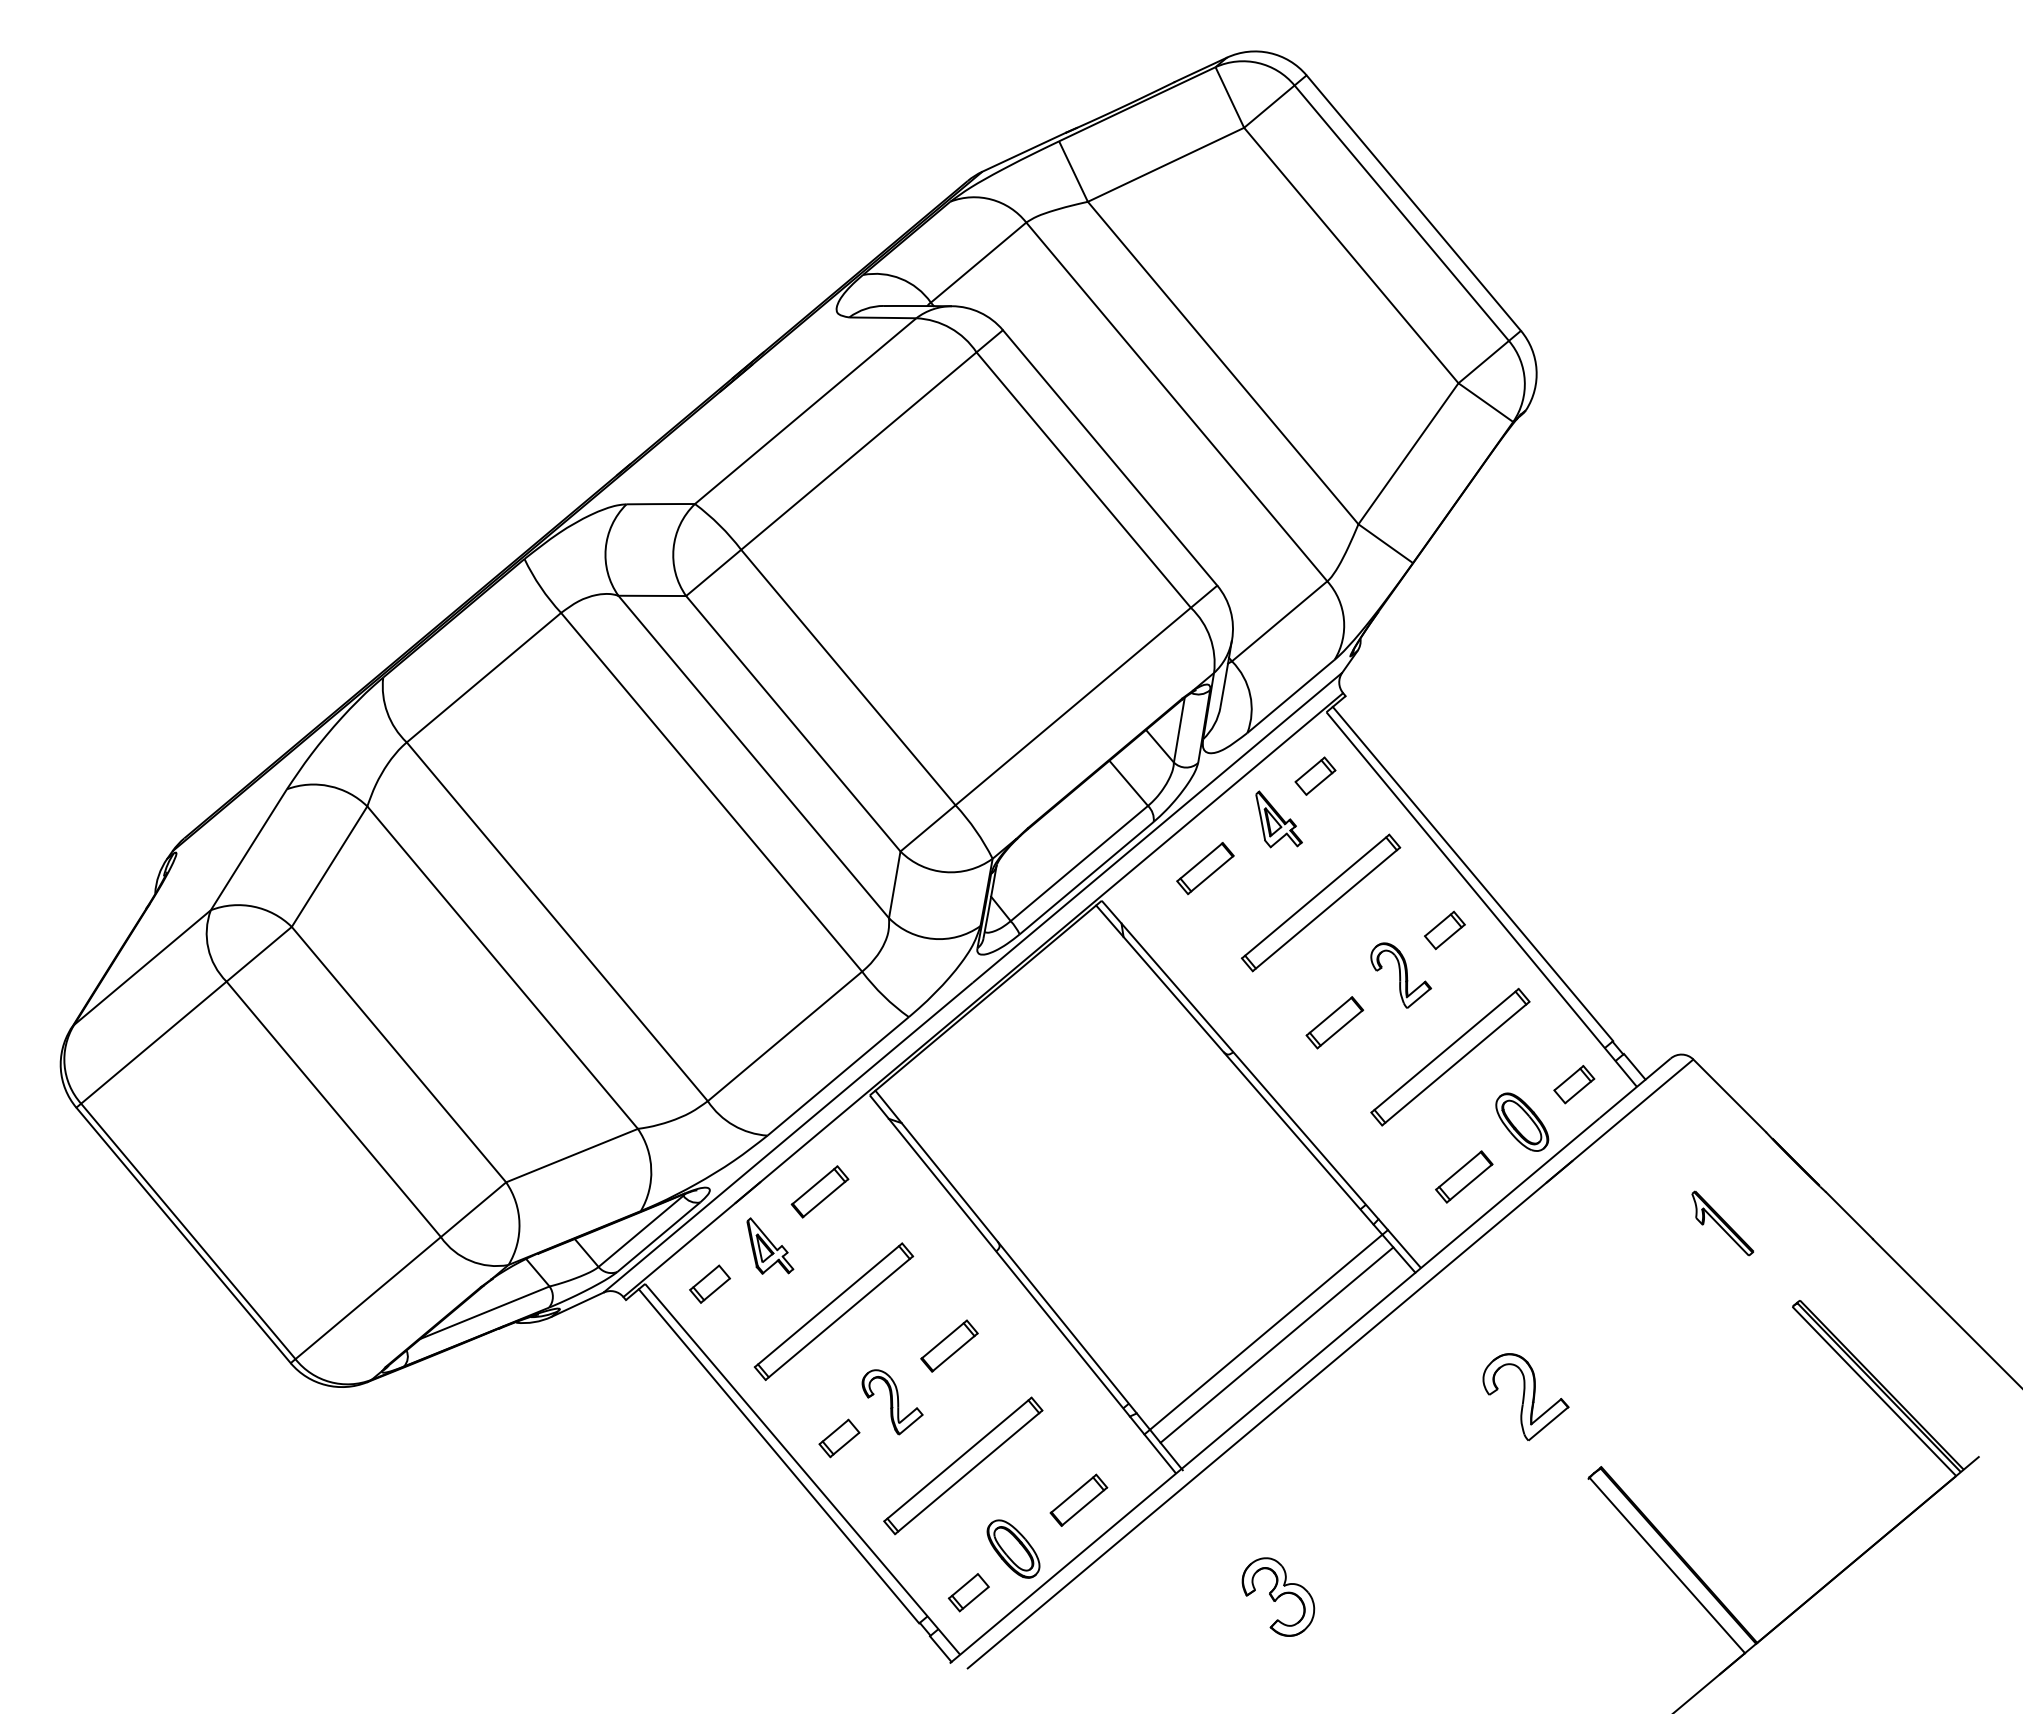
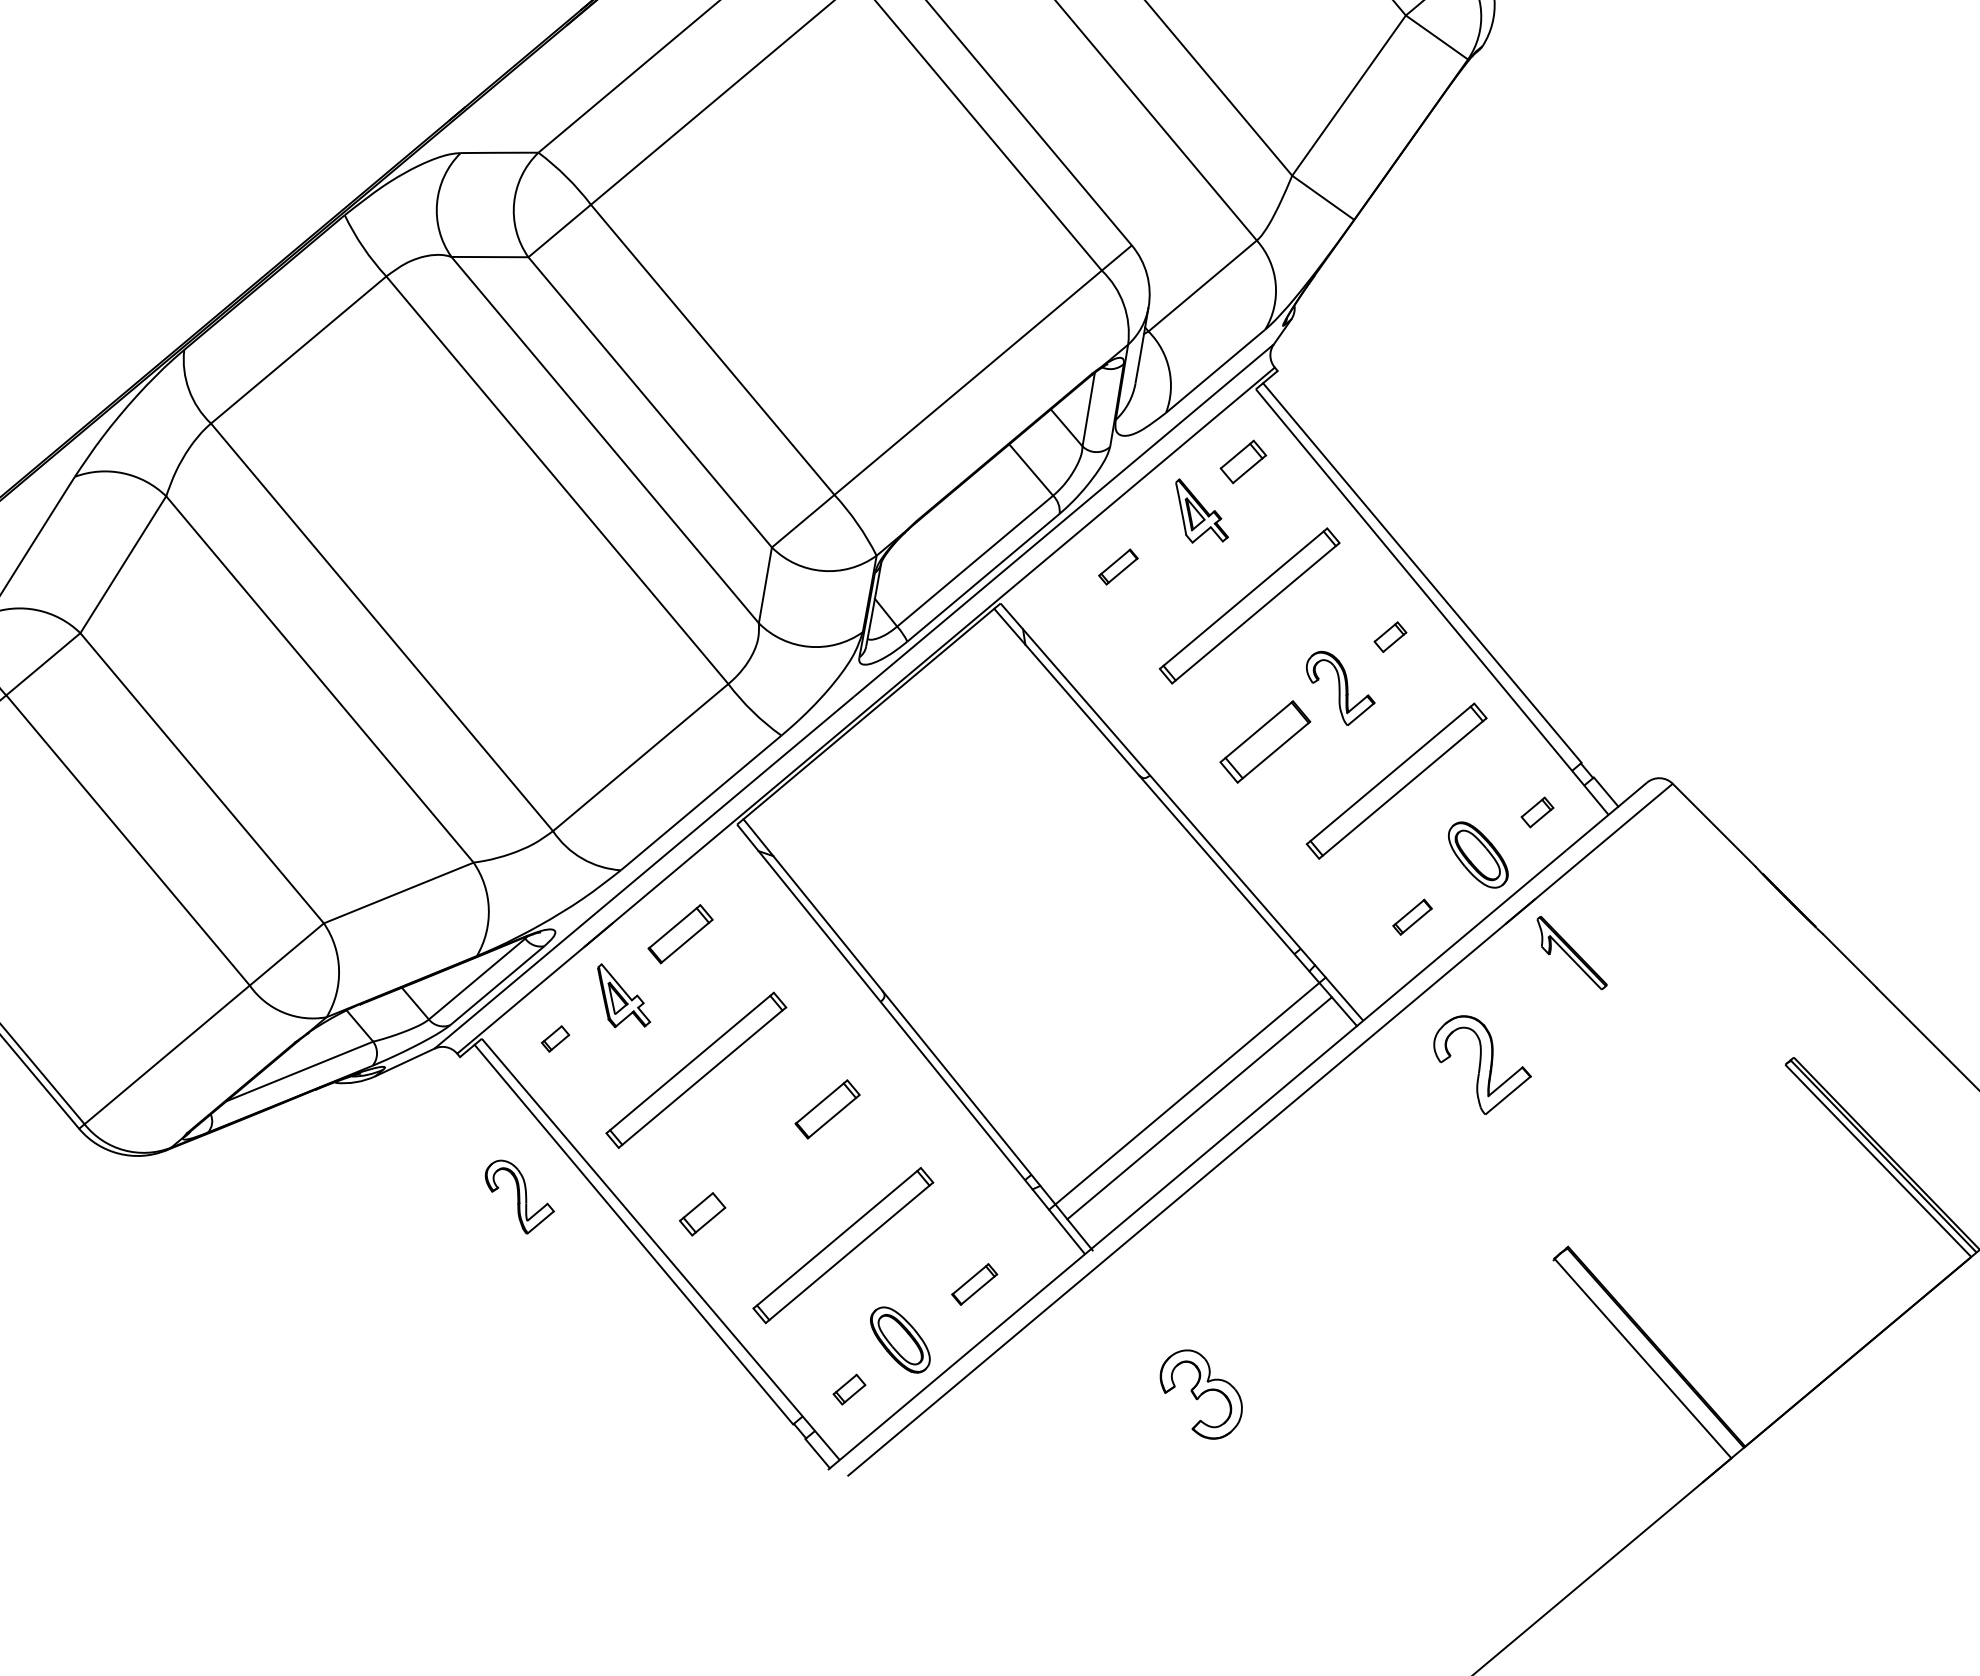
part: (1205, 868) -> (1118, 566), size x0.6
part: (1444, 930) -> (1389, 637), size x0.7
part: (1334, 1022) -> (1265, 741), size x1.4
part: (1574, 1084) -> (1537, 812), size x0.7
part: (1464, 1176) -> (1412, 916), size x0.6
part: (1722, 1223) -> (1571, 953), moved
part: (709, 1283) -> (554, 1038), size x0.6
part: (1525, 1397) -> (1481, 1065), moved
part: (892, 1402) -> (519, 1197), moved
part: (1078, 1499) -> (974, 1283), size x0.7
part: (968, 1592) -> (849, 1389), size x0.7

